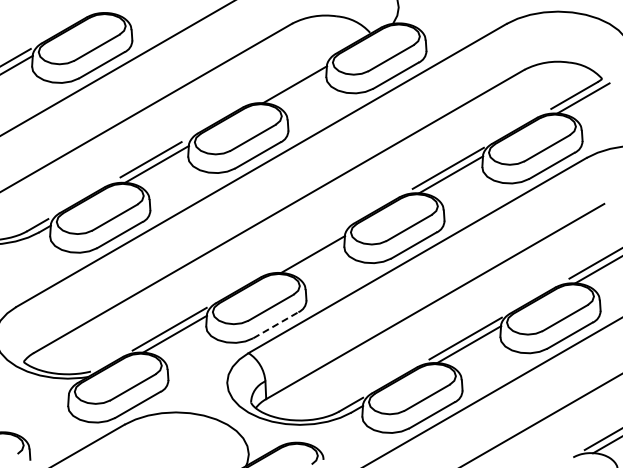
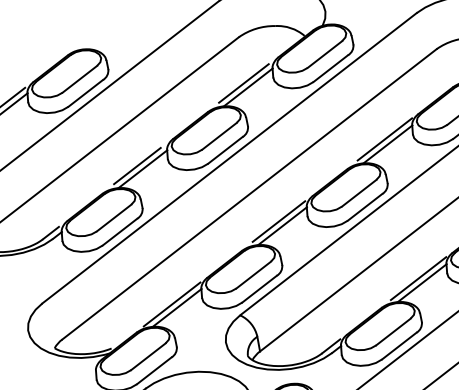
line: (290, 79) -> (243, 83), added
line: (309, 248) -> (278, 221), added
line: (276, 325) -> (260, 289), dashed -> solid

